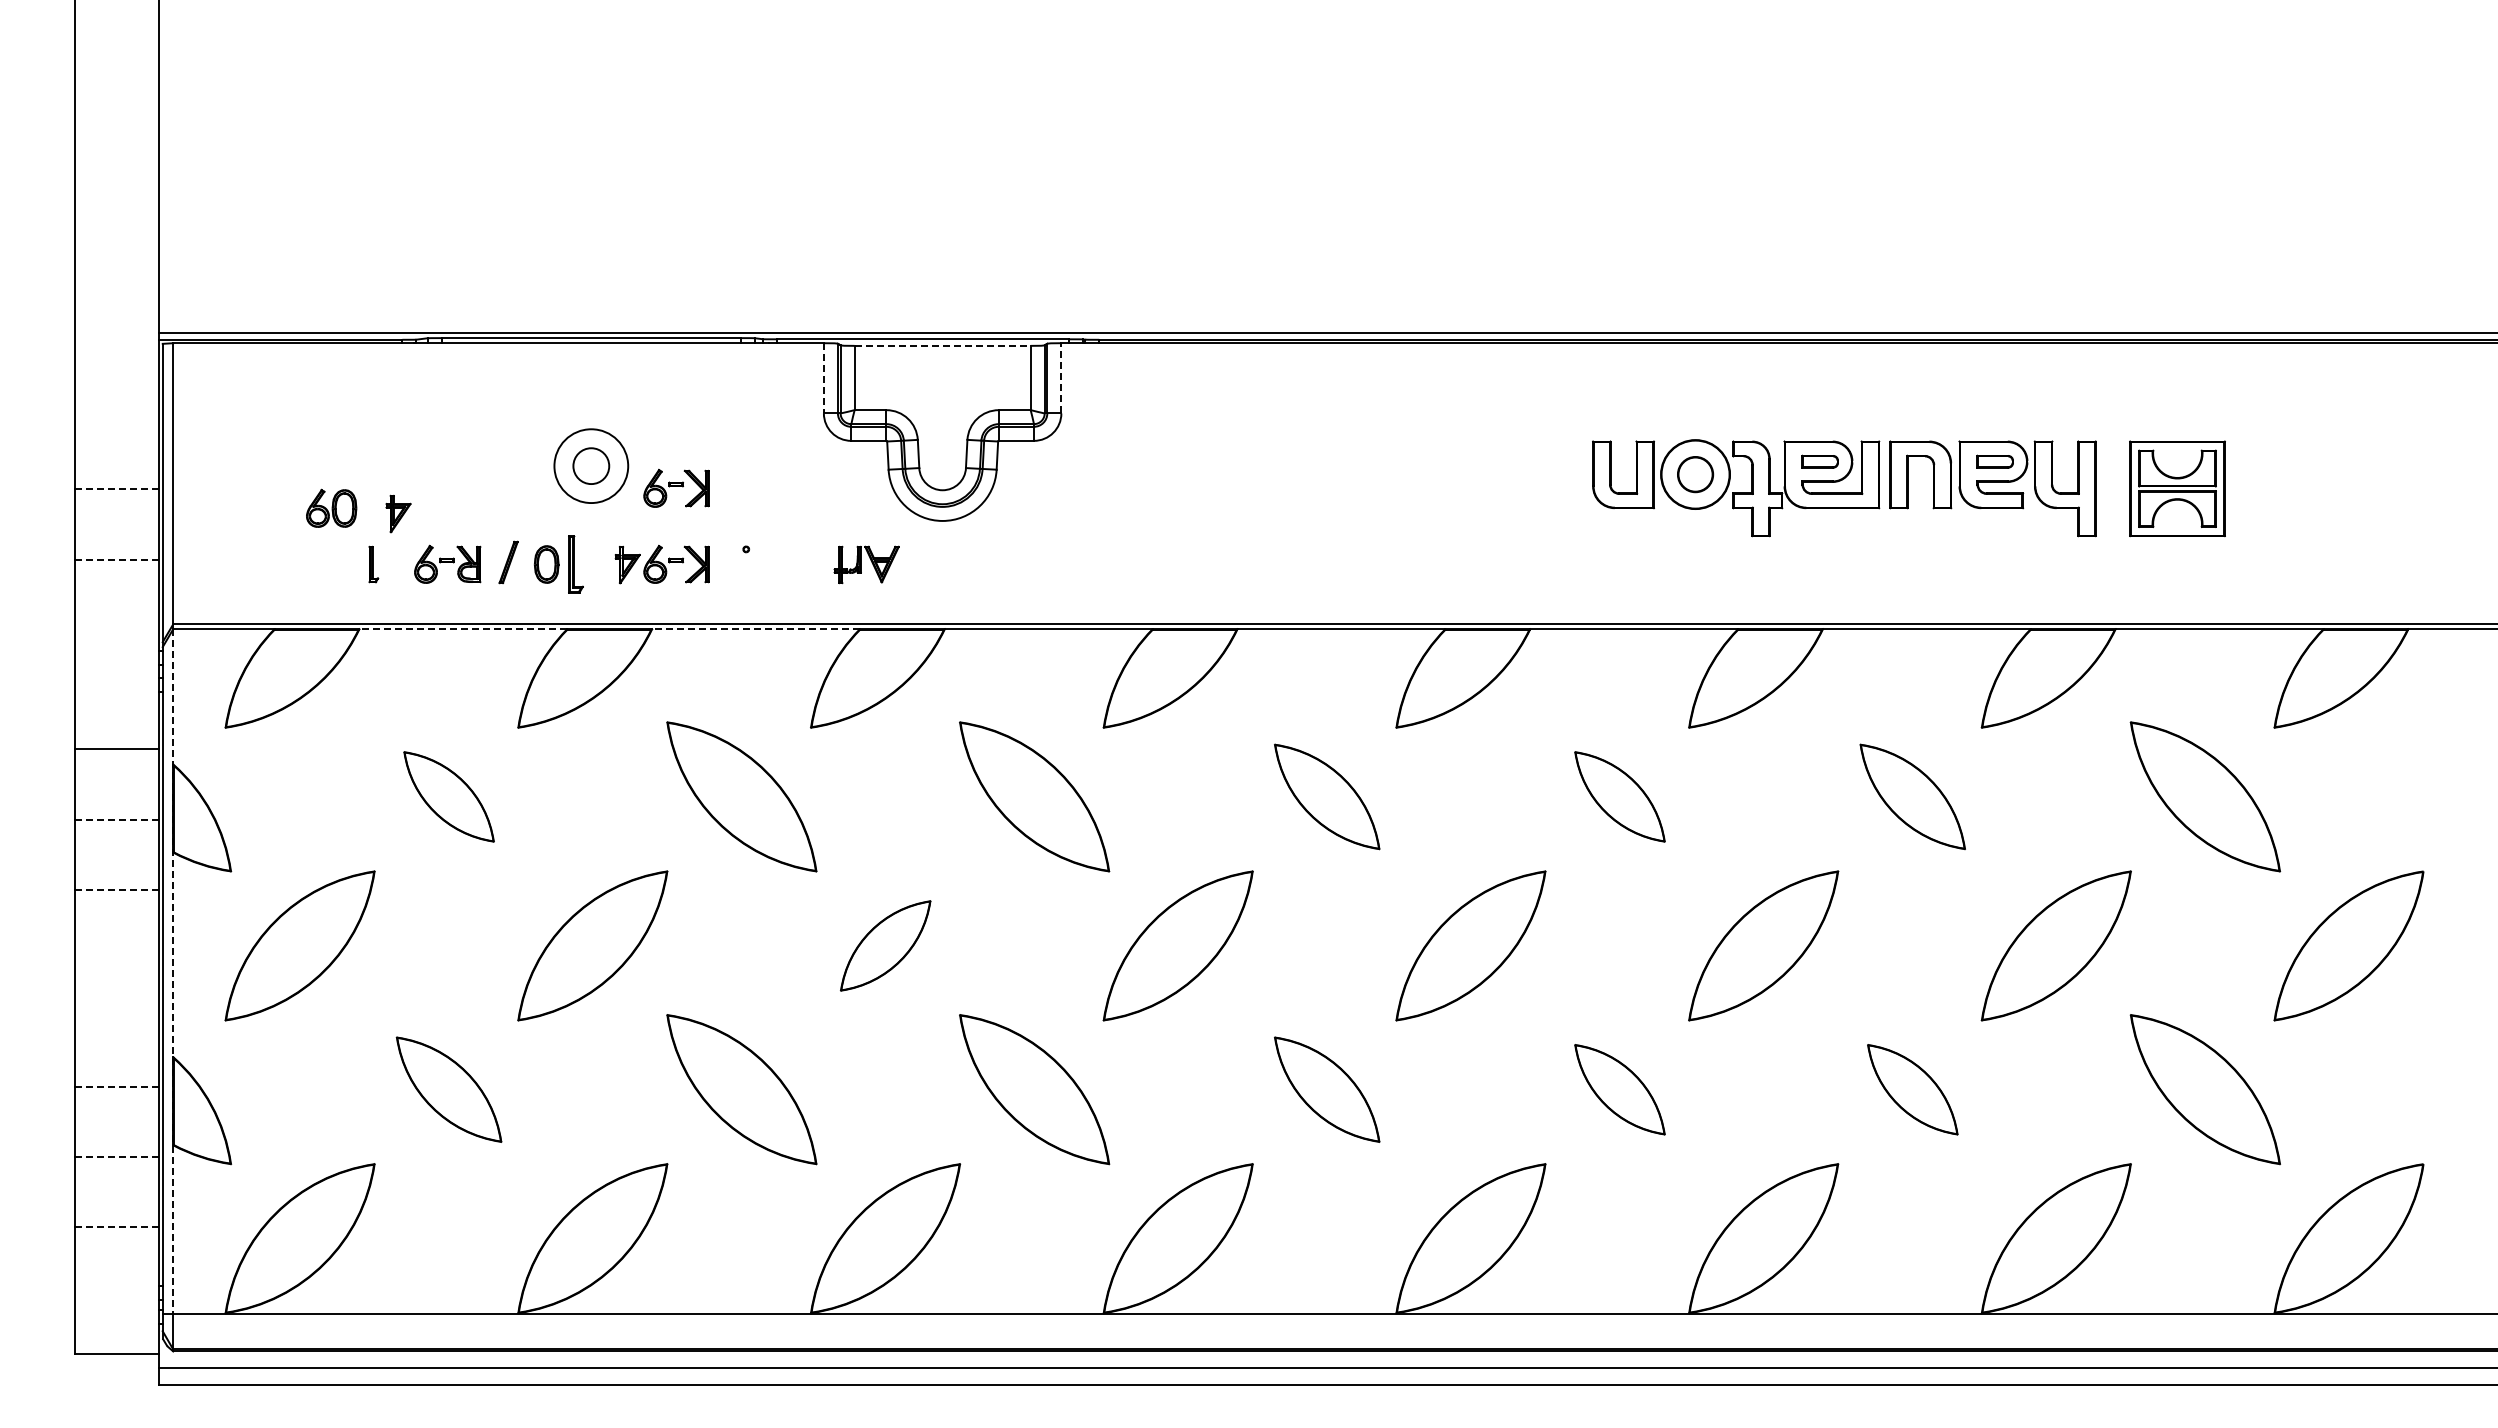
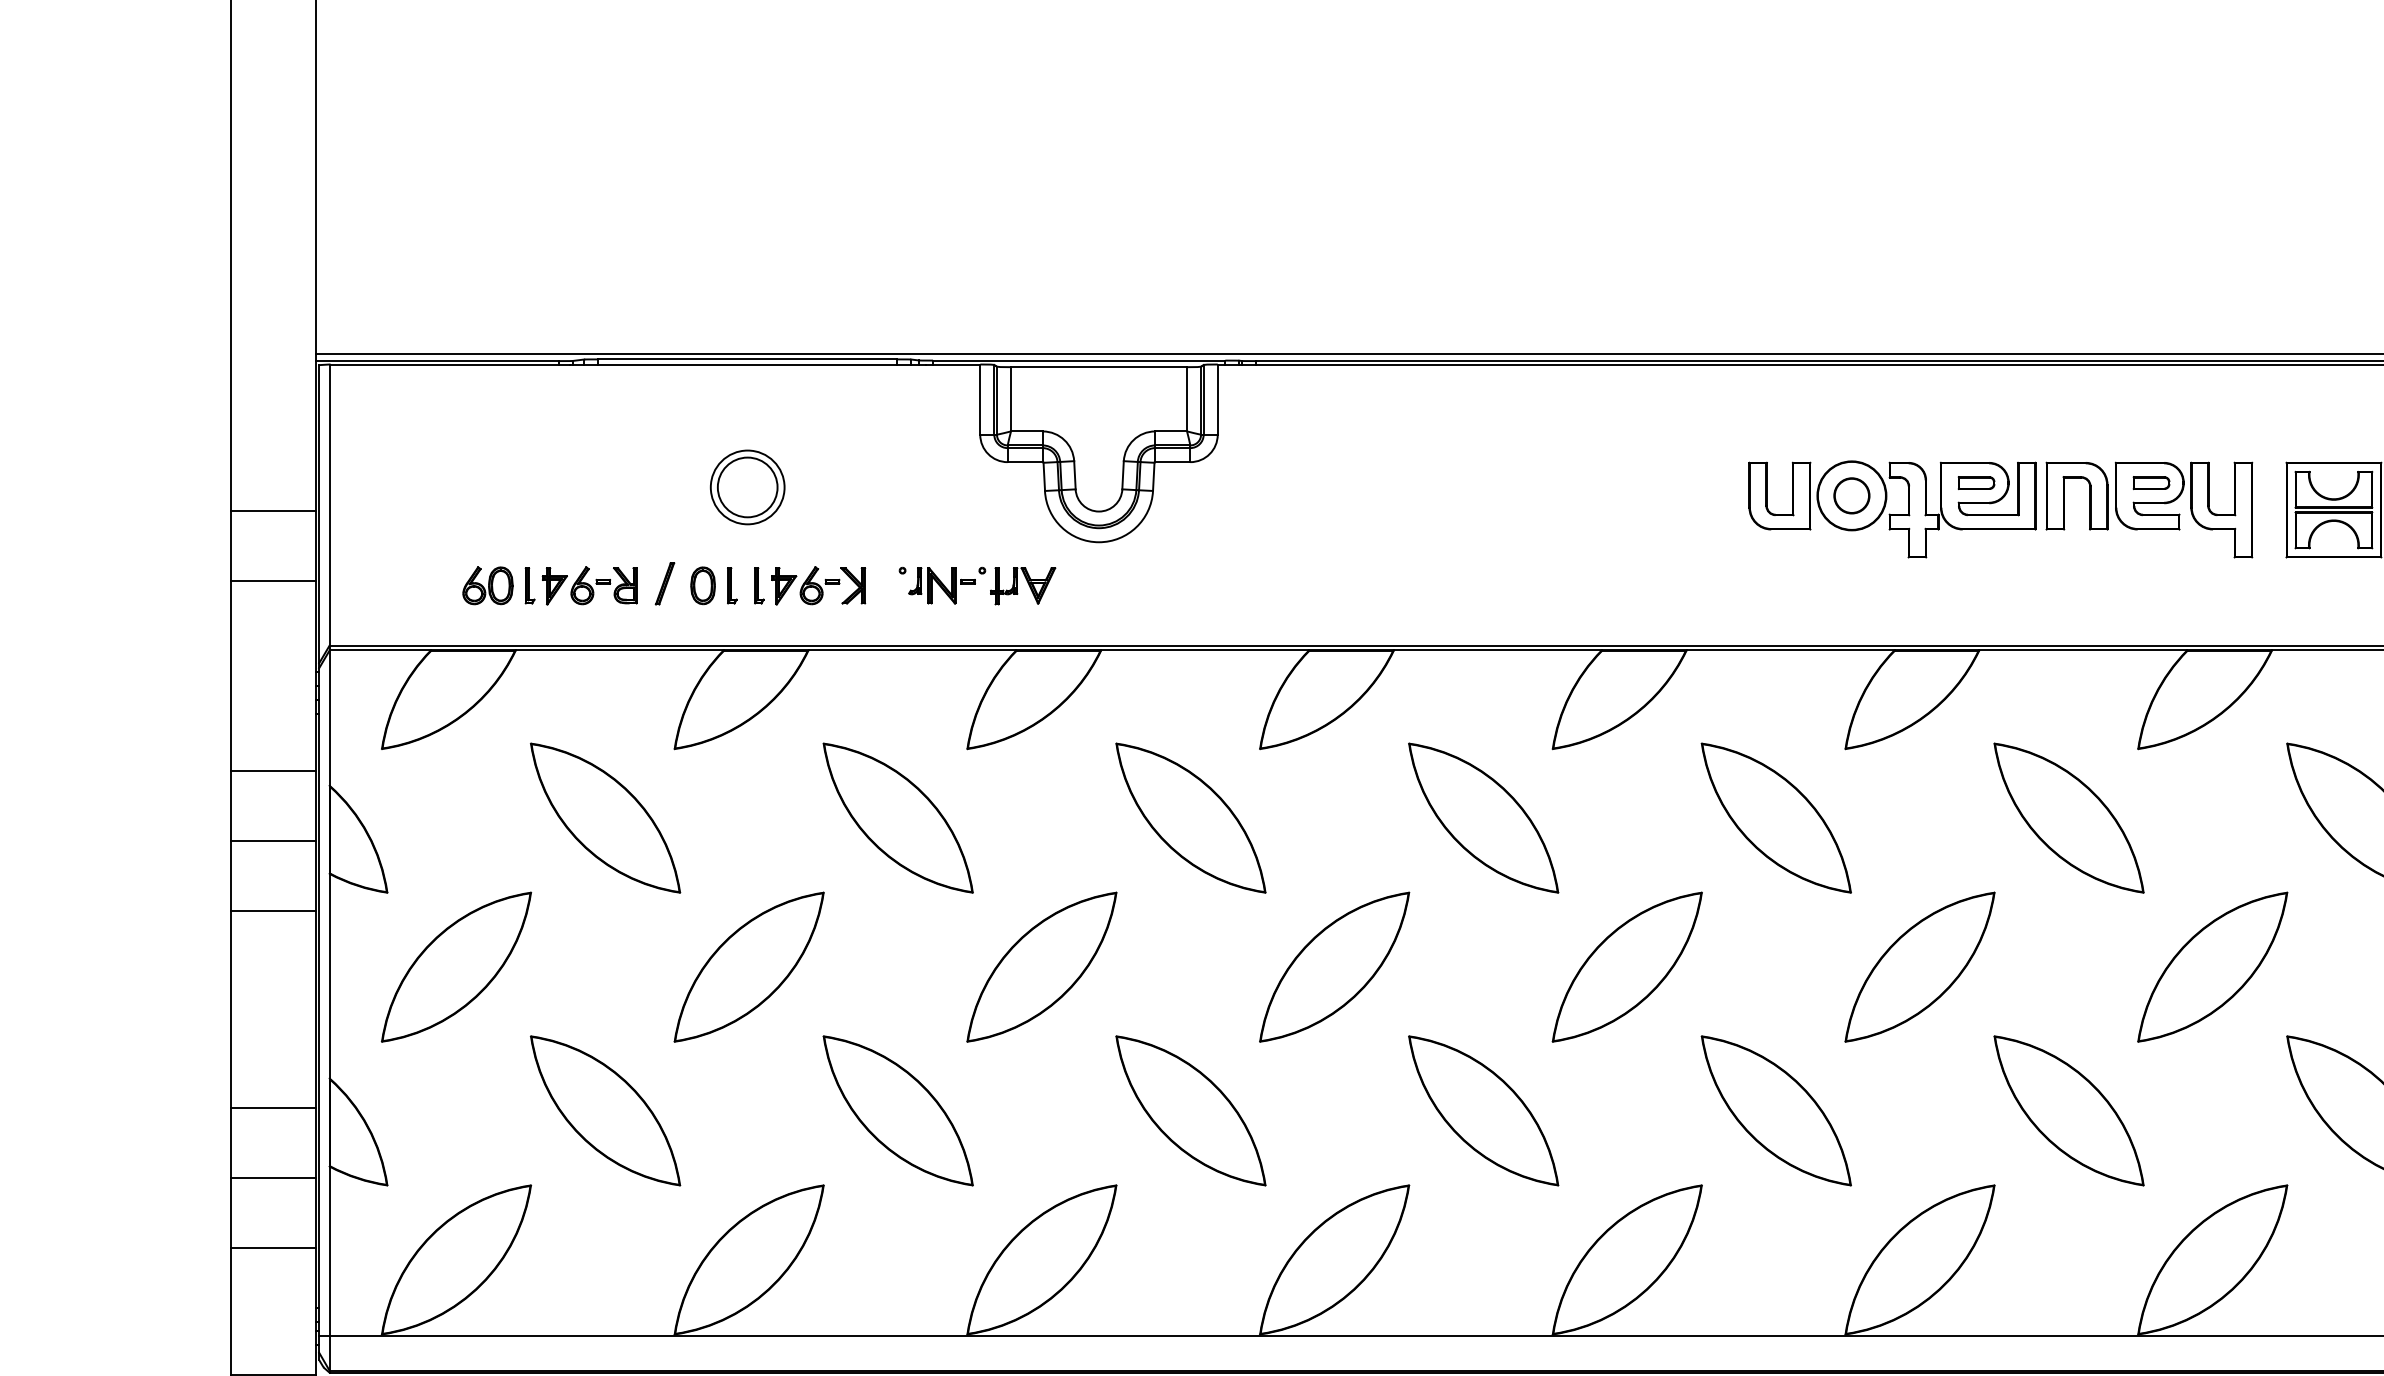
line: (943, 345) -> (1099, 366), dashed -> solid
line: (1061, 377) -> (1217, 398), dashed -> solid
line: (823, 378) -> (979, 399), dashed -> solid
circle: (591, 466) -> (747, 487), size x1.67
part: (676, 487) -> (832, 508), removed
line: (116, 489) -> (272, 510), dashed -> solid
part: (331, 507) -> (487, 584), moved
part: (398, 513) -> (554, 585), moved
line: (116, 559) -> (272, 580), dashed -> solid
part: (575, 564) -> (731, 585), size x0.62
part: (602, 564) -> (758, 585), added
part: (790, 564) -> (946, 585), added
line: (463, 629) -> (619, 650), dashed -> solid
line: (756, 629) -> (912, 650), dashed -> solid
part: (448, 796) -> (604, 817), size x1.67
part: (1326, 796) -> (1482, 817), size x1.43
part: (1619, 796) -> (1775, 817), size x1.67
part: (1912, 796) -> (2068, 817), size x1.43
line: (116, 819) -> (272, 840), dashed -> solid
line: (116, 889) -> (272, 910), dashed -> solid
part: (885, 945) -> (1041, 966), size x1.67
line: (173, 971) -> (329, 992), dashed -> solid
line: (116, 1086) -> (272, 1107), dashed -> solid
part: (448, 1089) -> (604, 1110), size x1.43
part: (1326, 1089) -> (1482, 1110), size x1.43
part: (1619, 1089) -> (1775, 1110), size x1.67
part: (1912, 1089) -> (2068, 1110), size x1.67
line: (116, 1156) -> (272, 1177), dashed -> solid
line: (116, 1227) -> (272, 1248), dashed -> solid

